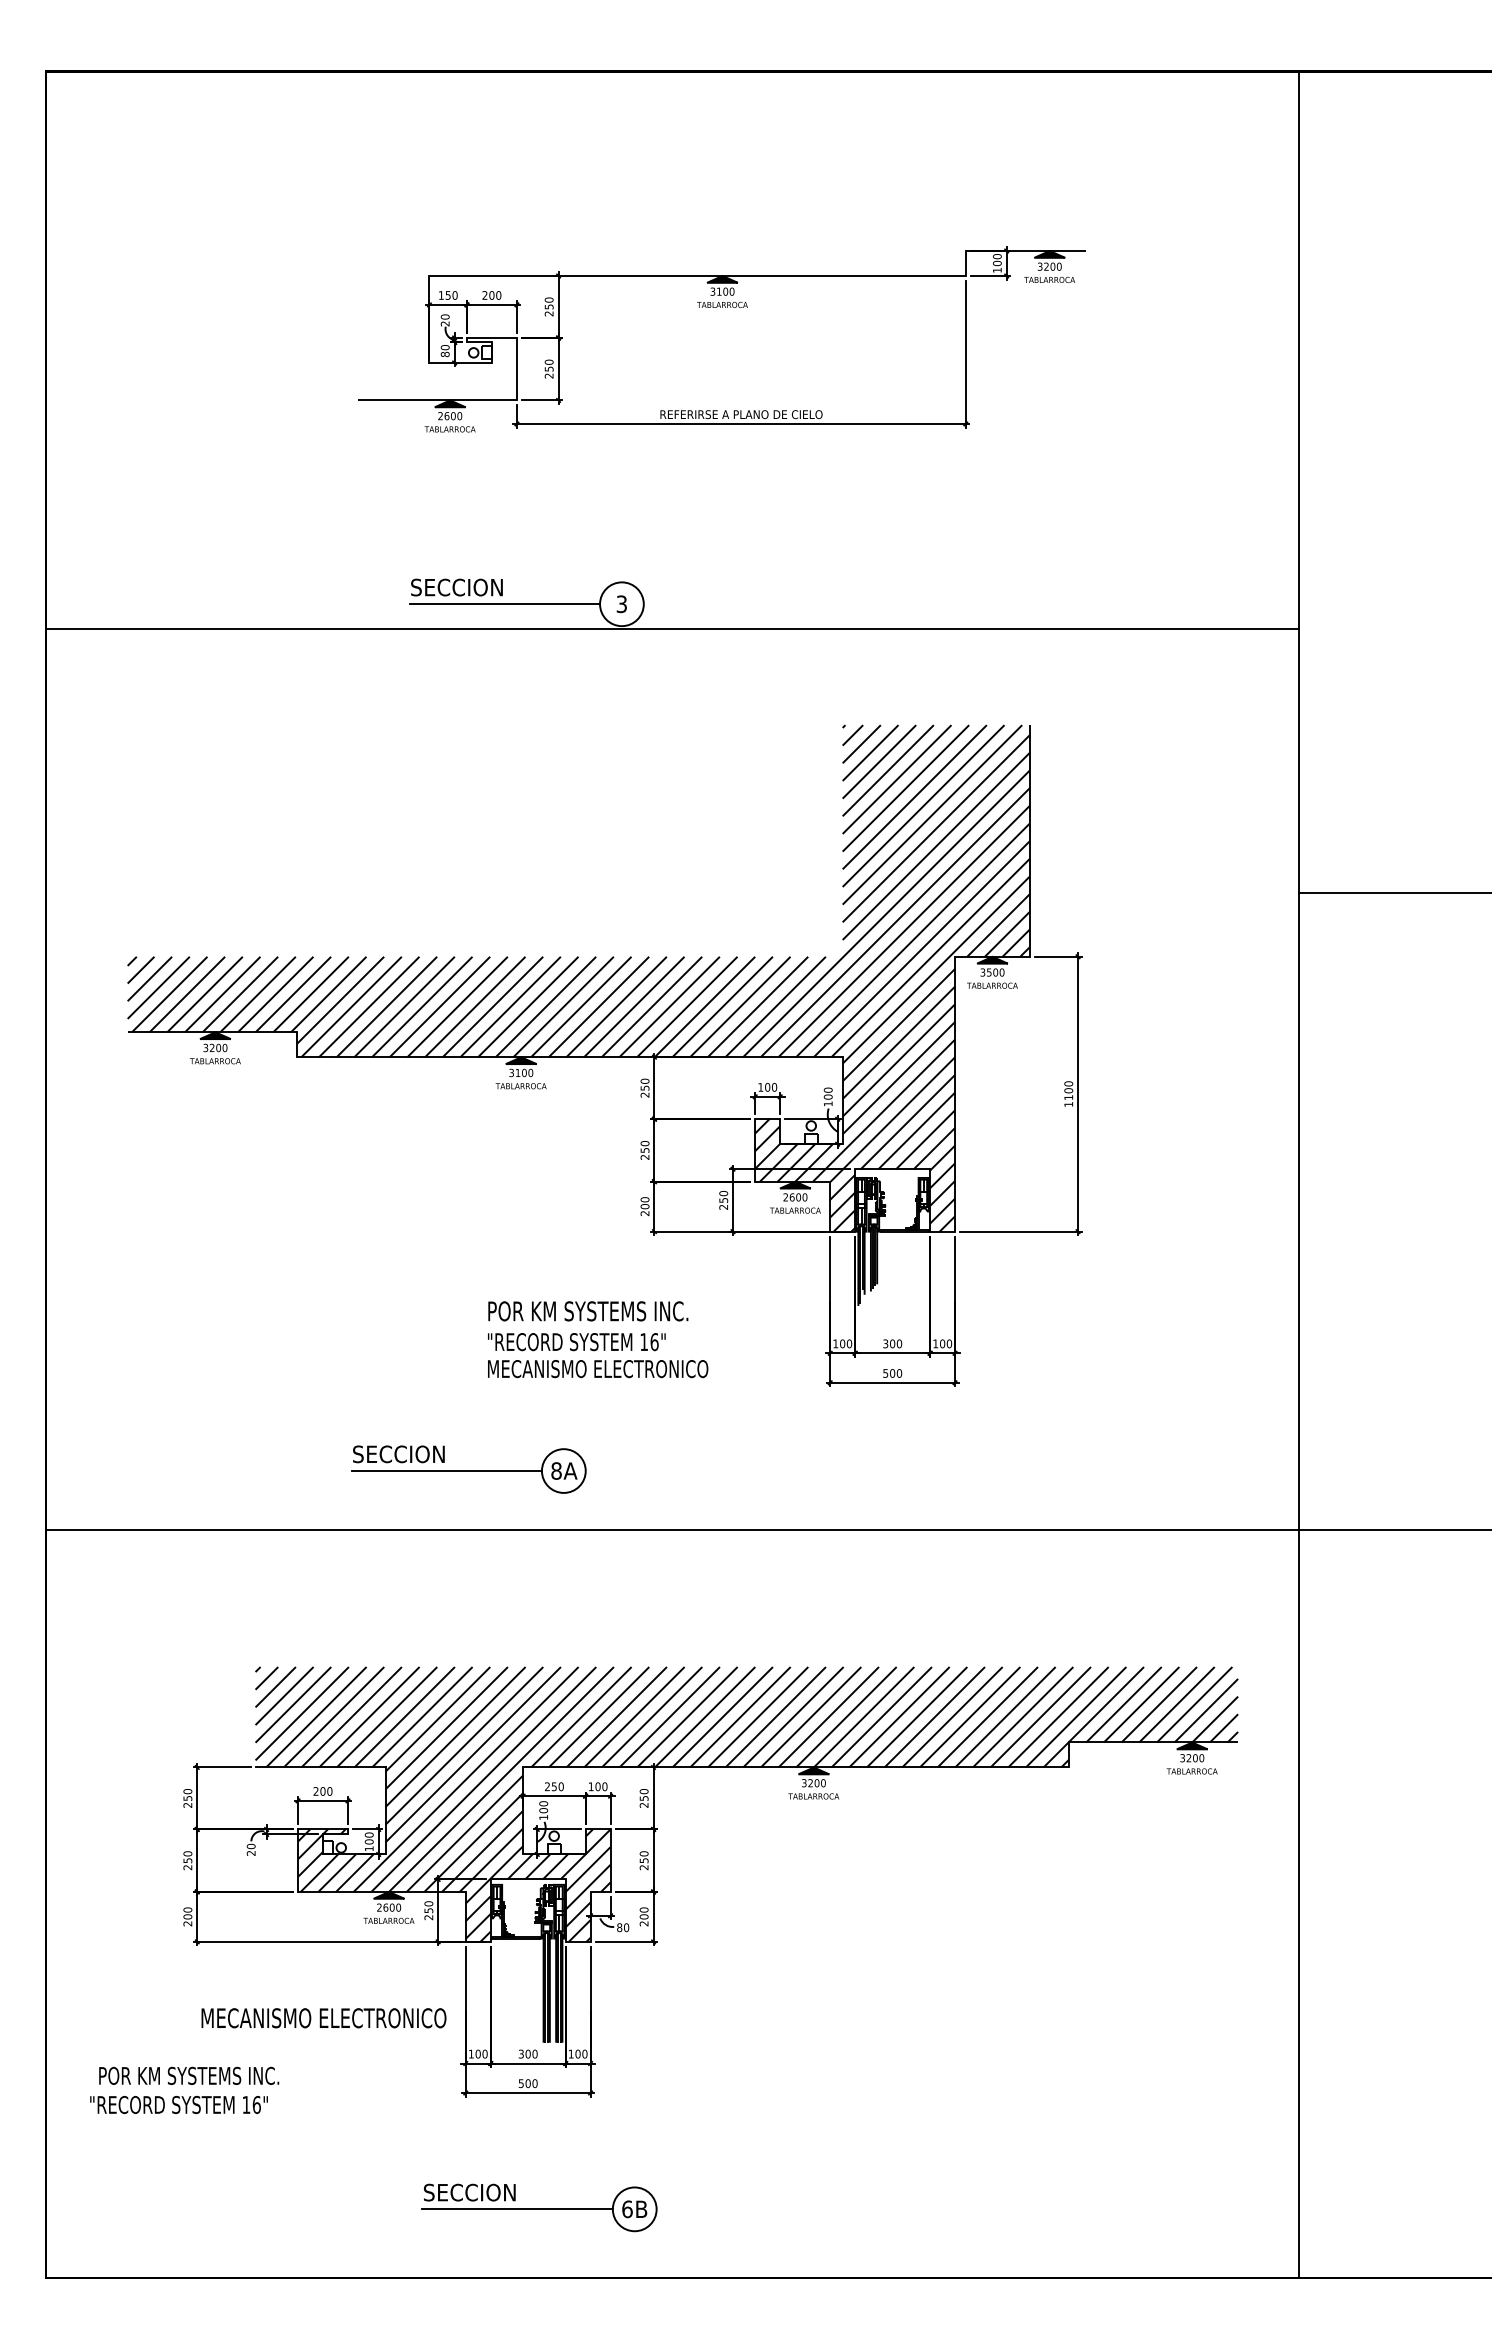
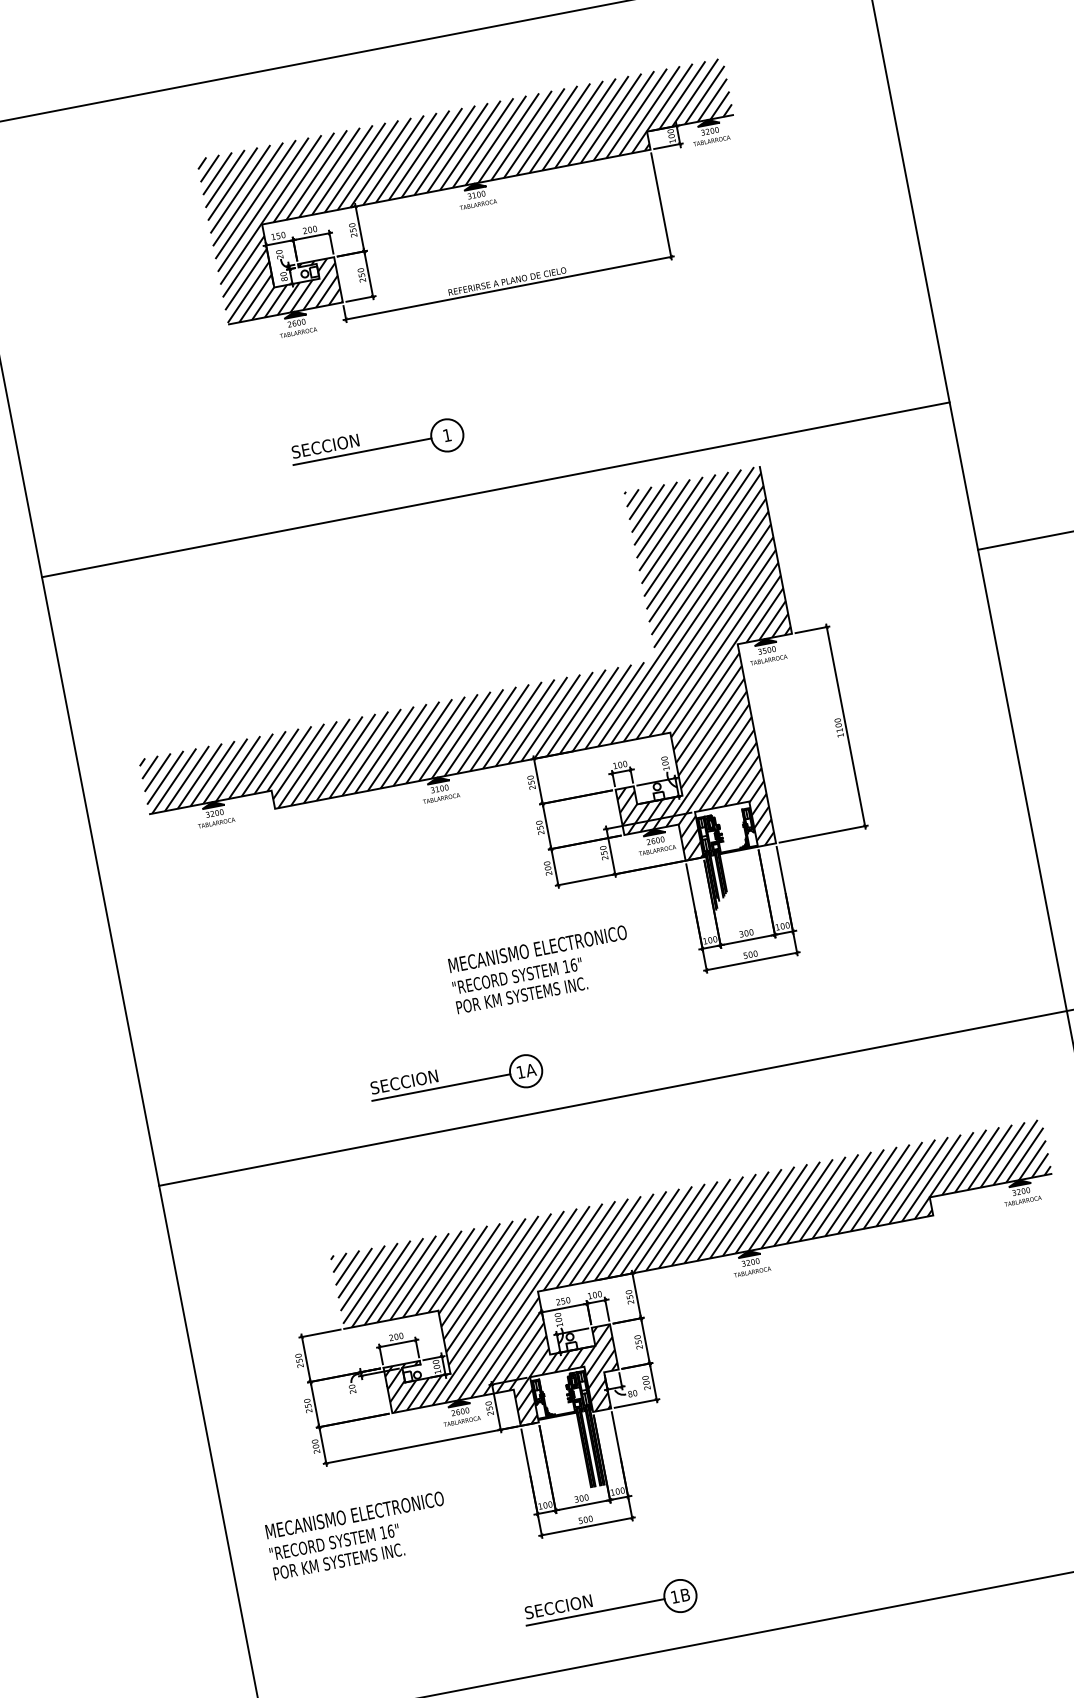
hatch: (721, 286) -> (475, 191), added
text: (621, 604) -> (447, 435), 3 -> 1
line: (672, 629) -> (495, 490), moved
text: (611, 1311) -> (538, 949), POR KM SYSTEMS INC. -> MECANISMO ELECTRONICO
text: (598, 1369) -> (537, 992), MECANISMO ELECTRONICO -> POR KM SYSTEMS INC.
text: (556, 1470) -> (520, 1071), 8A -> 1A
text: (323, 2018) -> (354, 1515), moved
text: (178, 2104) -> (334, 1541), moved
text: (627, 2209) -> (675, 1597), 6B -> 1B

